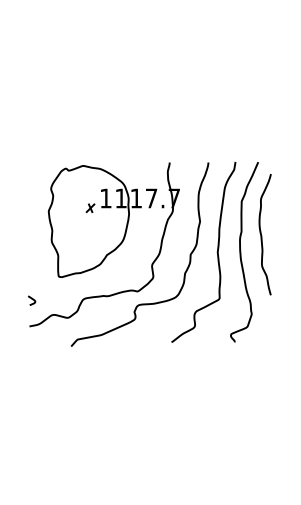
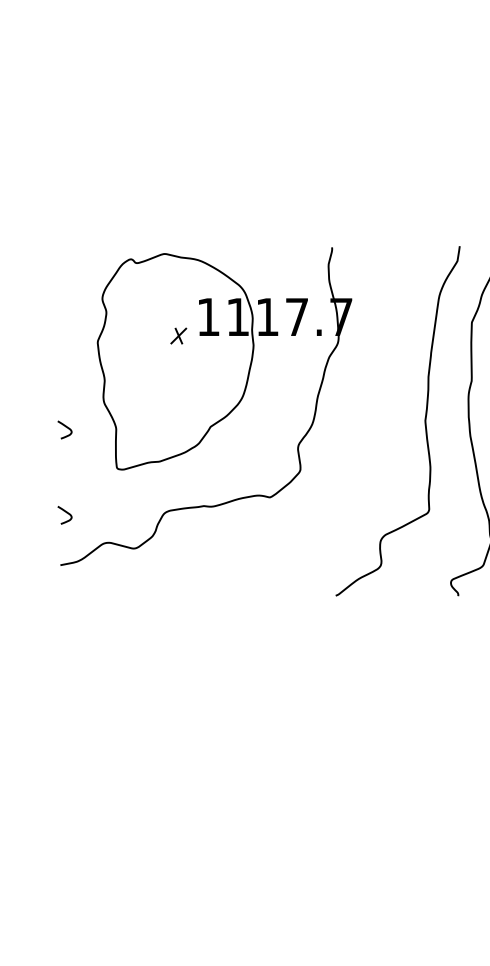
curve: (32, 256) -> (66, 429), added
curve: (184, 272) -> (360, 460), removed

